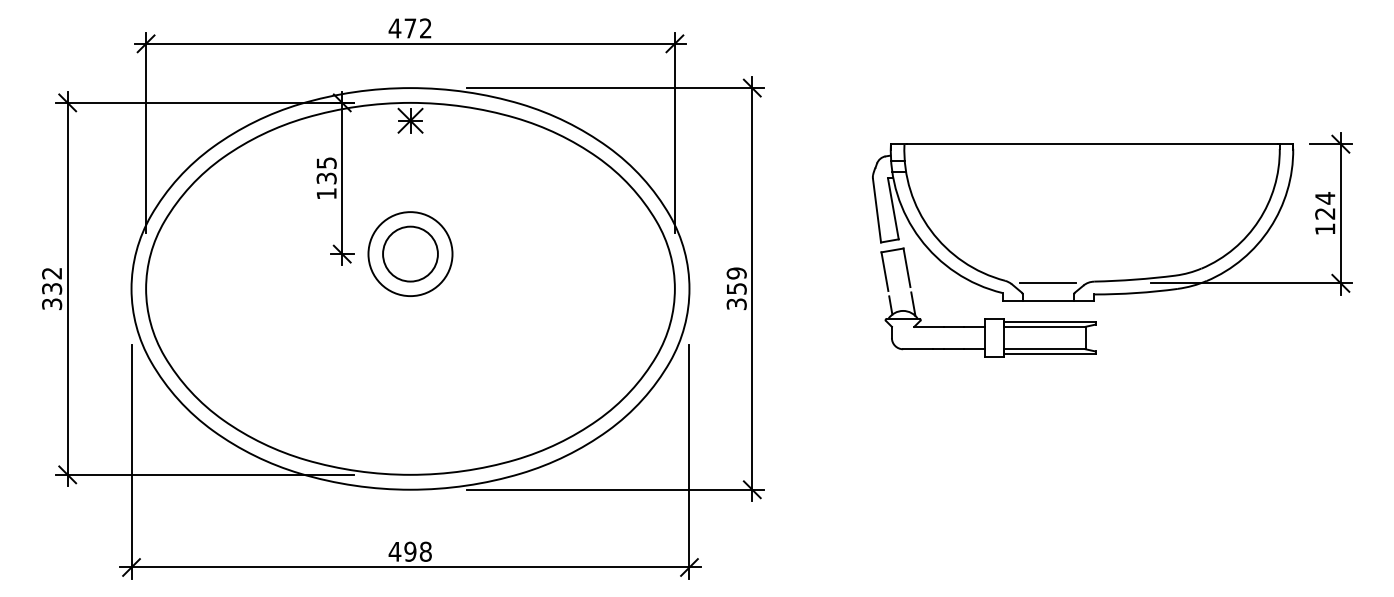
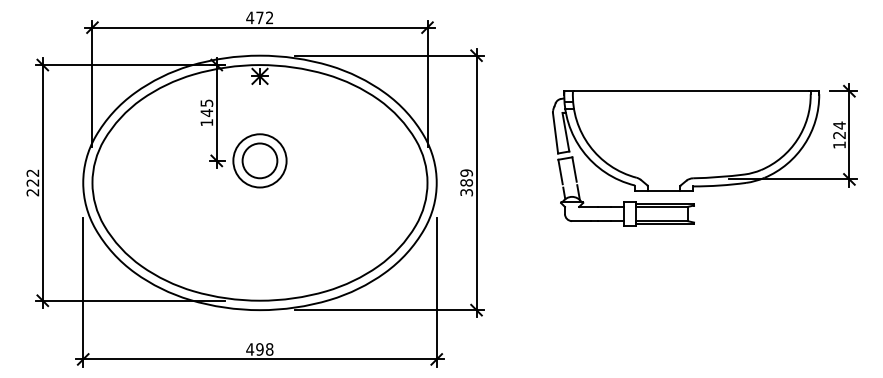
text: (326, 179) -> (206, 113), 135 -> 145
line: (1047, 283) -> (663, 179), removed
text: (736, 288) -> (466, 182), 359 -> 389
text: (53, 296) -> (33, 187), 332 -> 222

